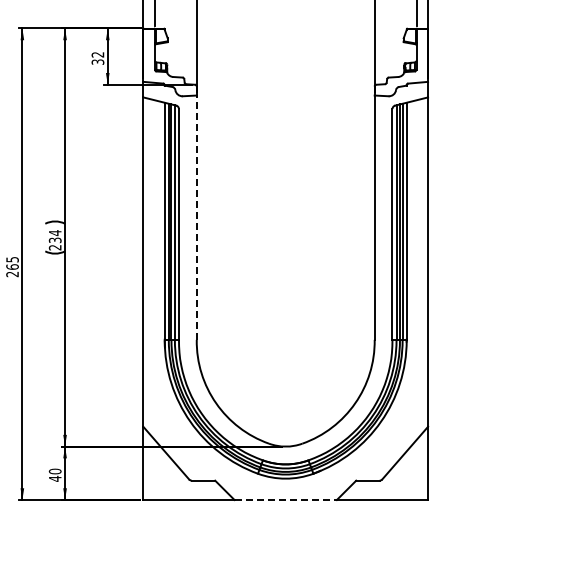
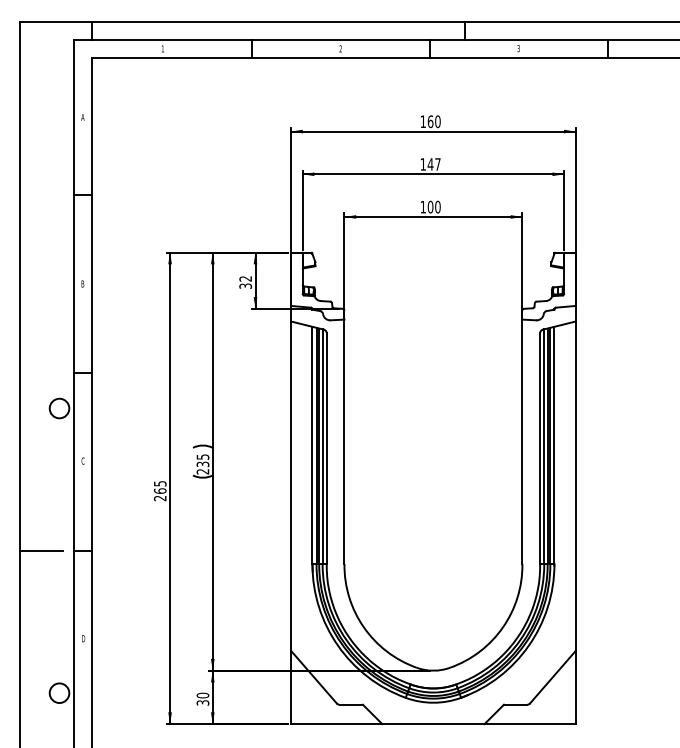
line: (196, 217) -> (344, 441), dashed -> solid
text: (54, 233) -> (202, 457), 234 -> 235
text: (54, 478) -> (202, 702), 40 -> 30
line: (285, 500) -> (433, 724), dashed -> solid

